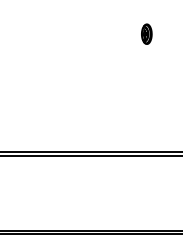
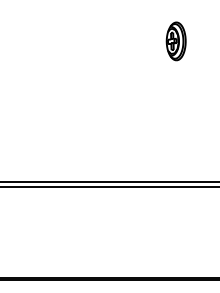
part: (146, 33) -> (176, 40), size x1.6

